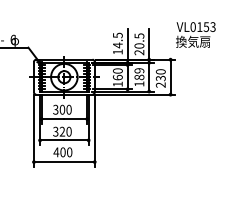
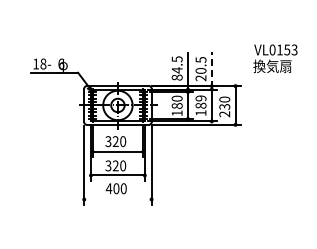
text: (195, 34) -> (275, 58), moved
line: (148, 44) -> (211, 69), solid -> dashed
text: (117, 51) -> (176, 77), 14.5 -> 84.5
text: (117, 77) -> (176, 105), 160 -> 180
text: (62, 109) -> (115, 141), 300 -> 320
line: (63, 162) -> (117, 199), removed

